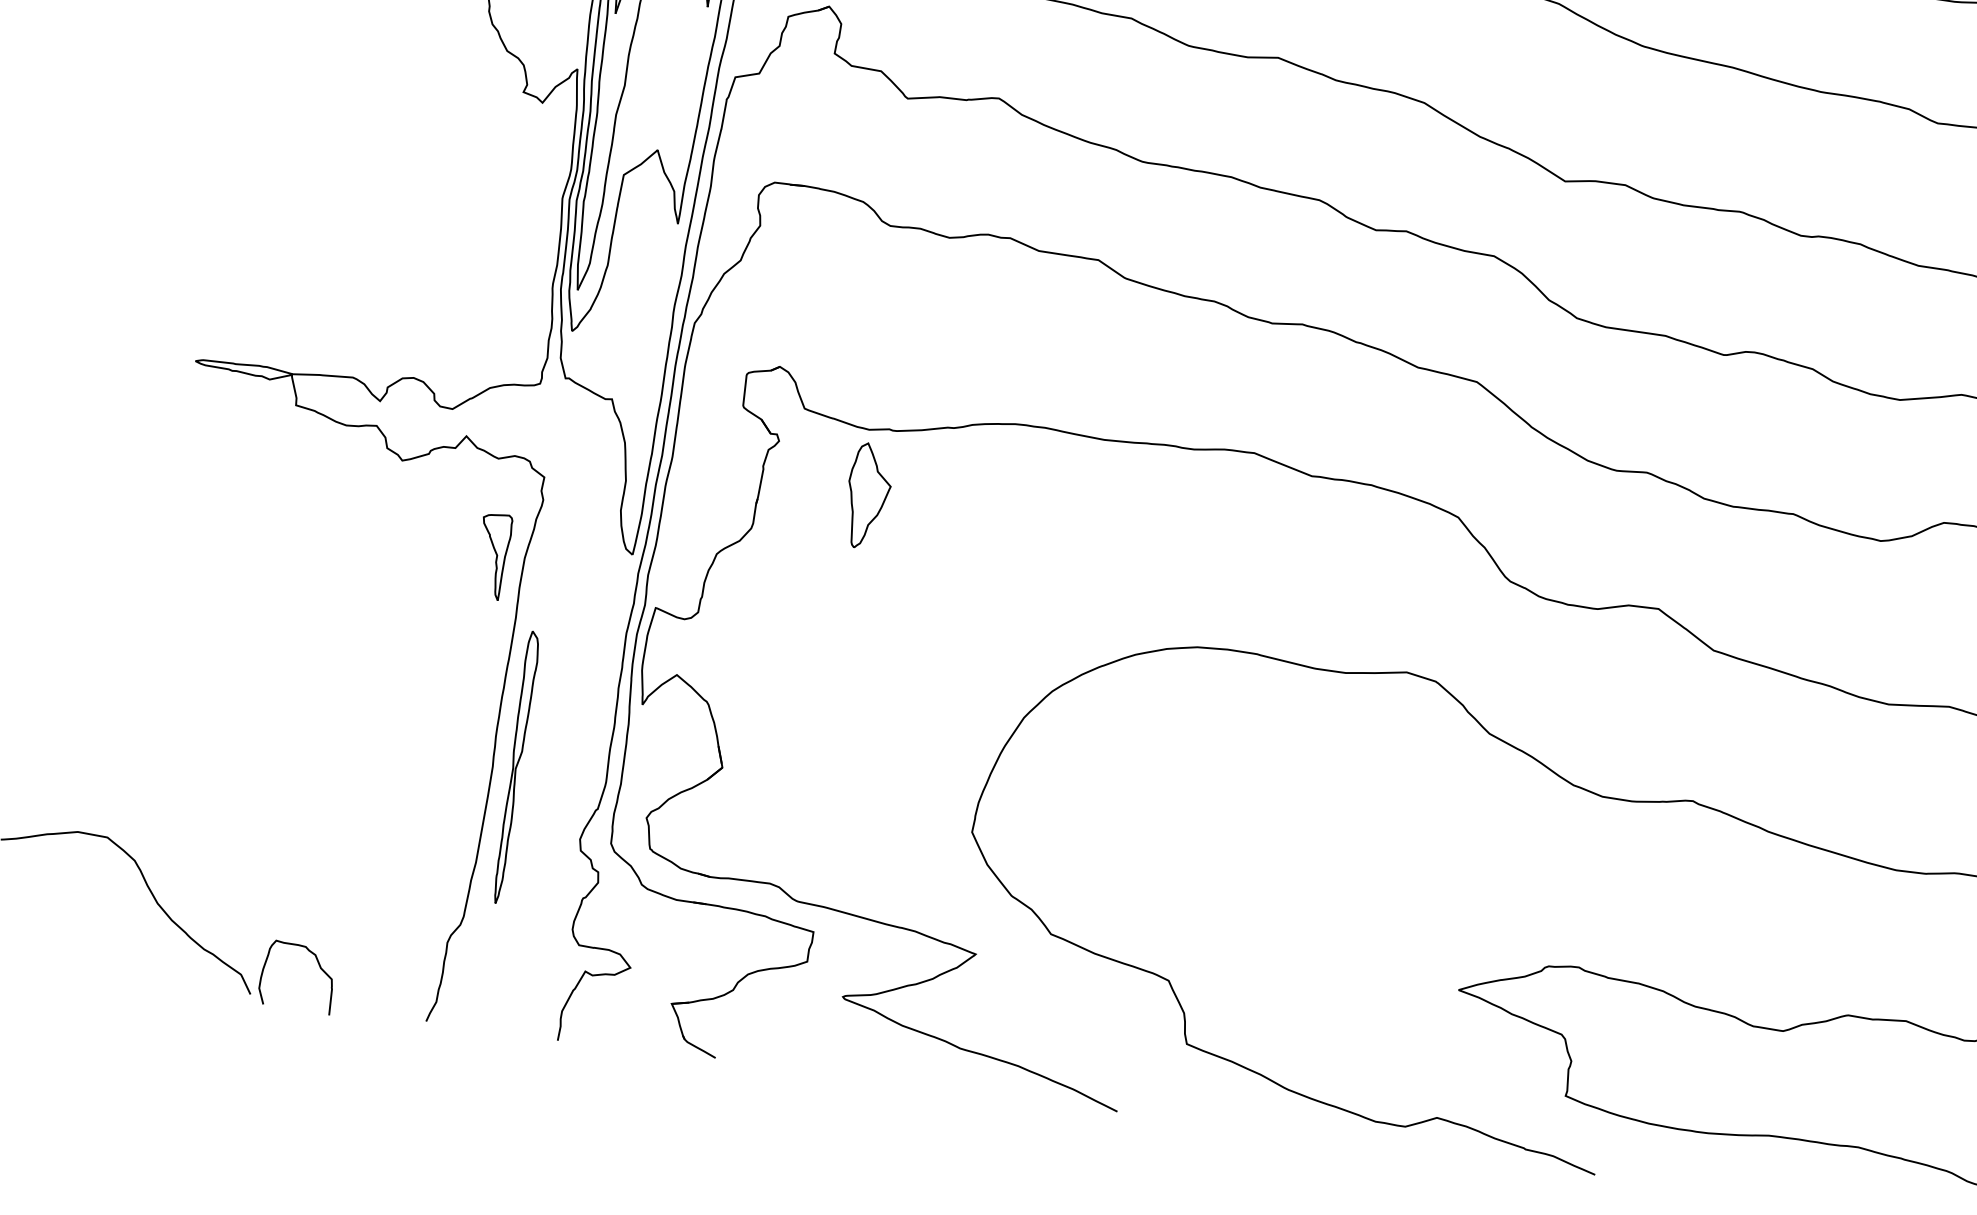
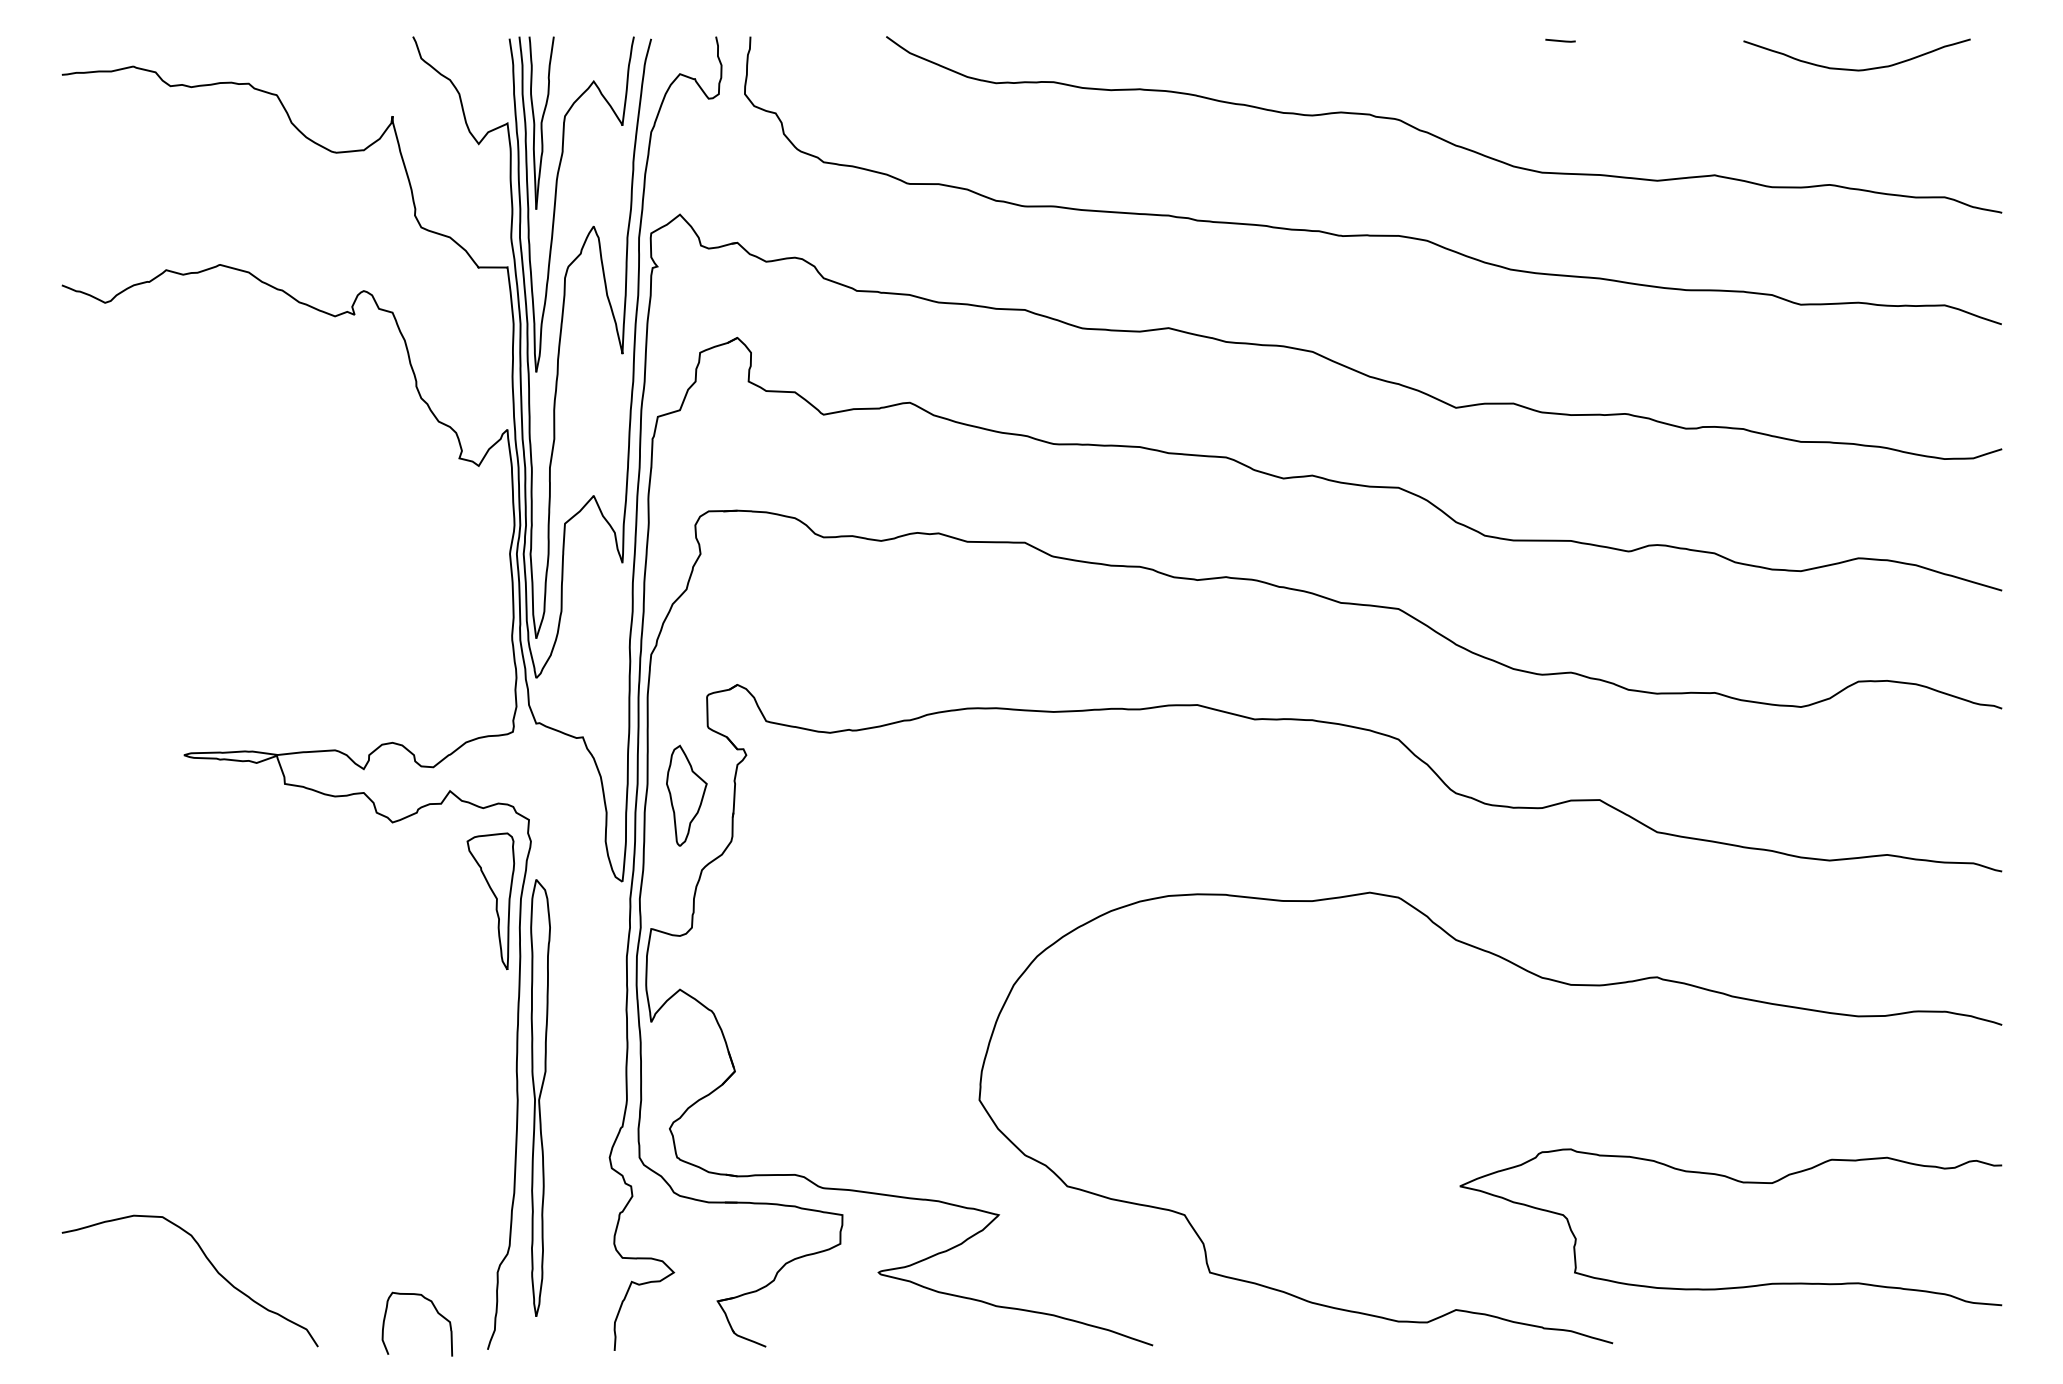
part: (868, 495) -> (686, 795), moved
part: (492, 556) -> (490, 901), size x1.67
part: (516, 767) -> (540, 1097), size x1.67
curve: (319, 967) -> (436, 1312), moved

